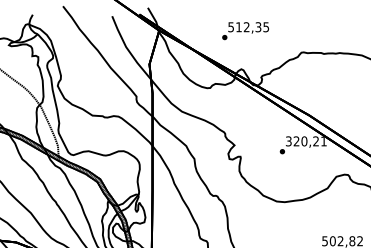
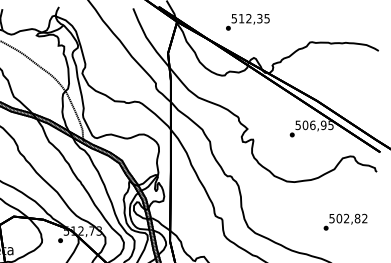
text: (245, 31) -> (247, 22), moved
text: (306, 141) -> (314, 125), 320,21 -> 506,95

